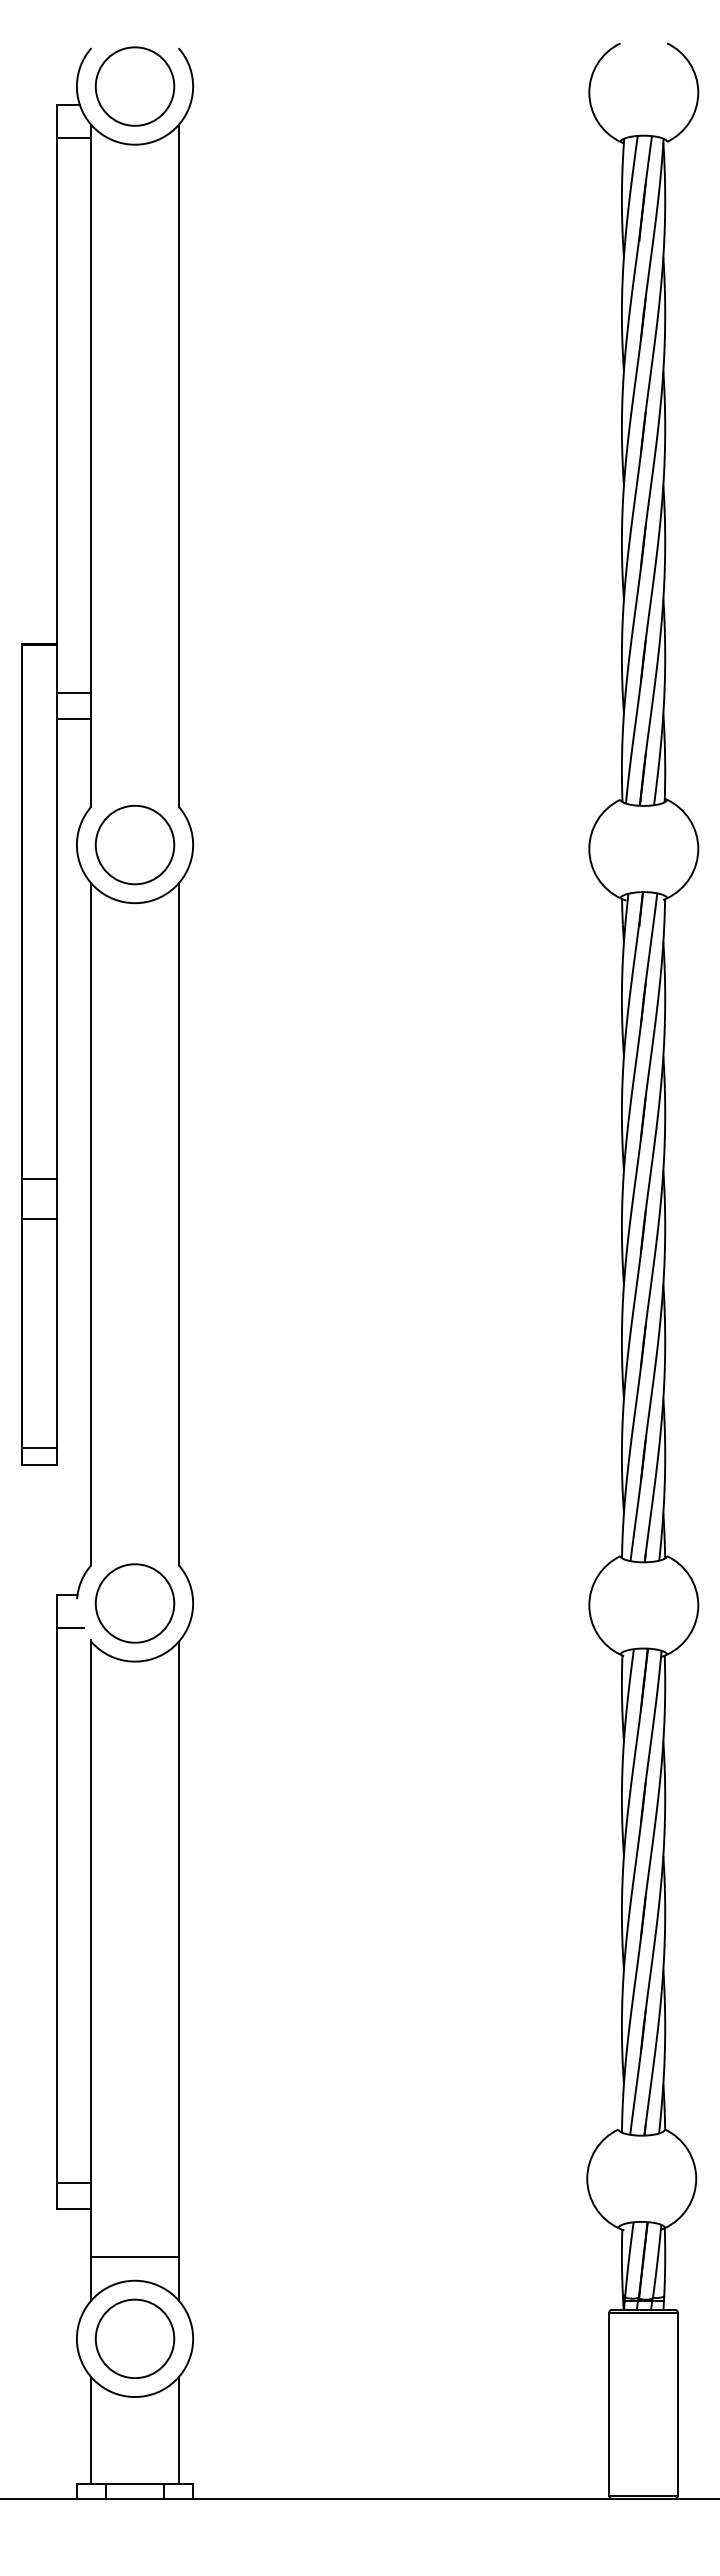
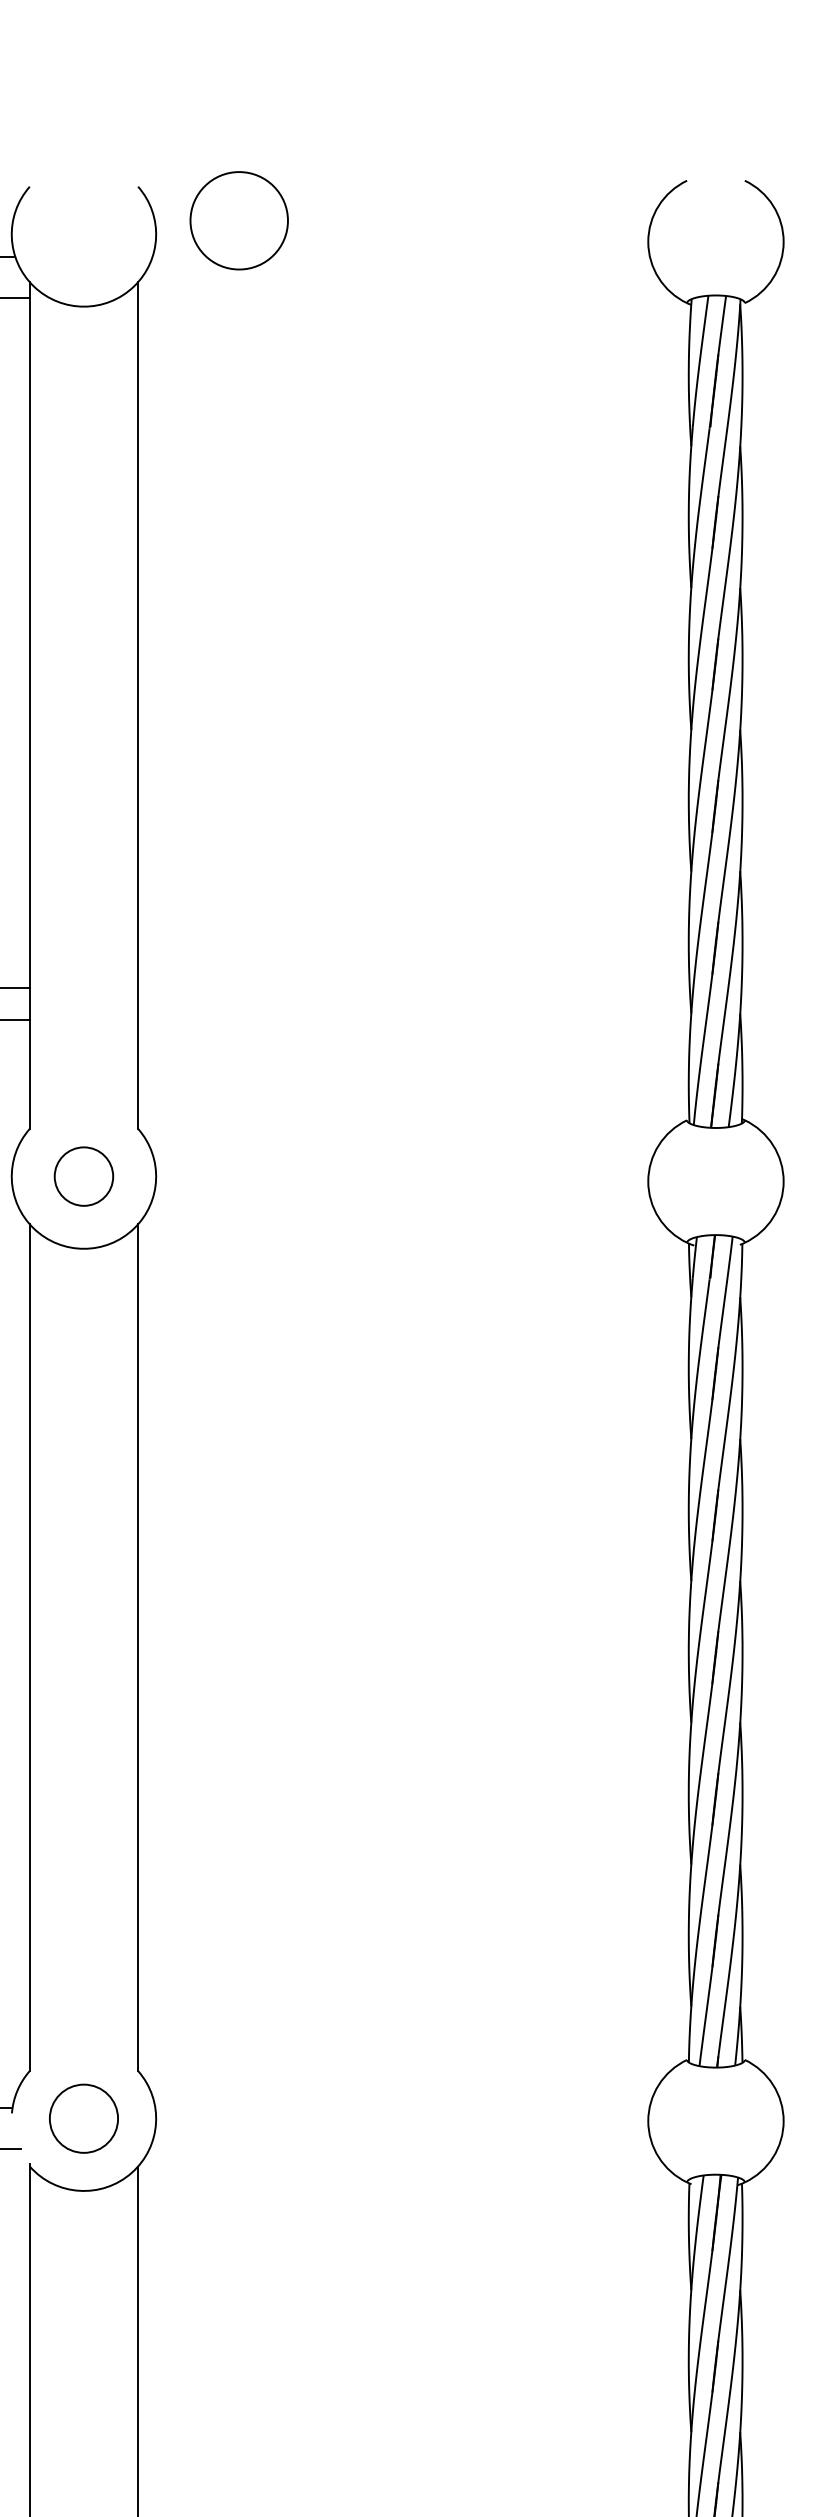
circle: (134, 86) -> (238, 220), moved
circle: (134, 844) -> (83, 1175), size x0.6
circle: (134, 1603) -> (83, 2118), size x0.7

